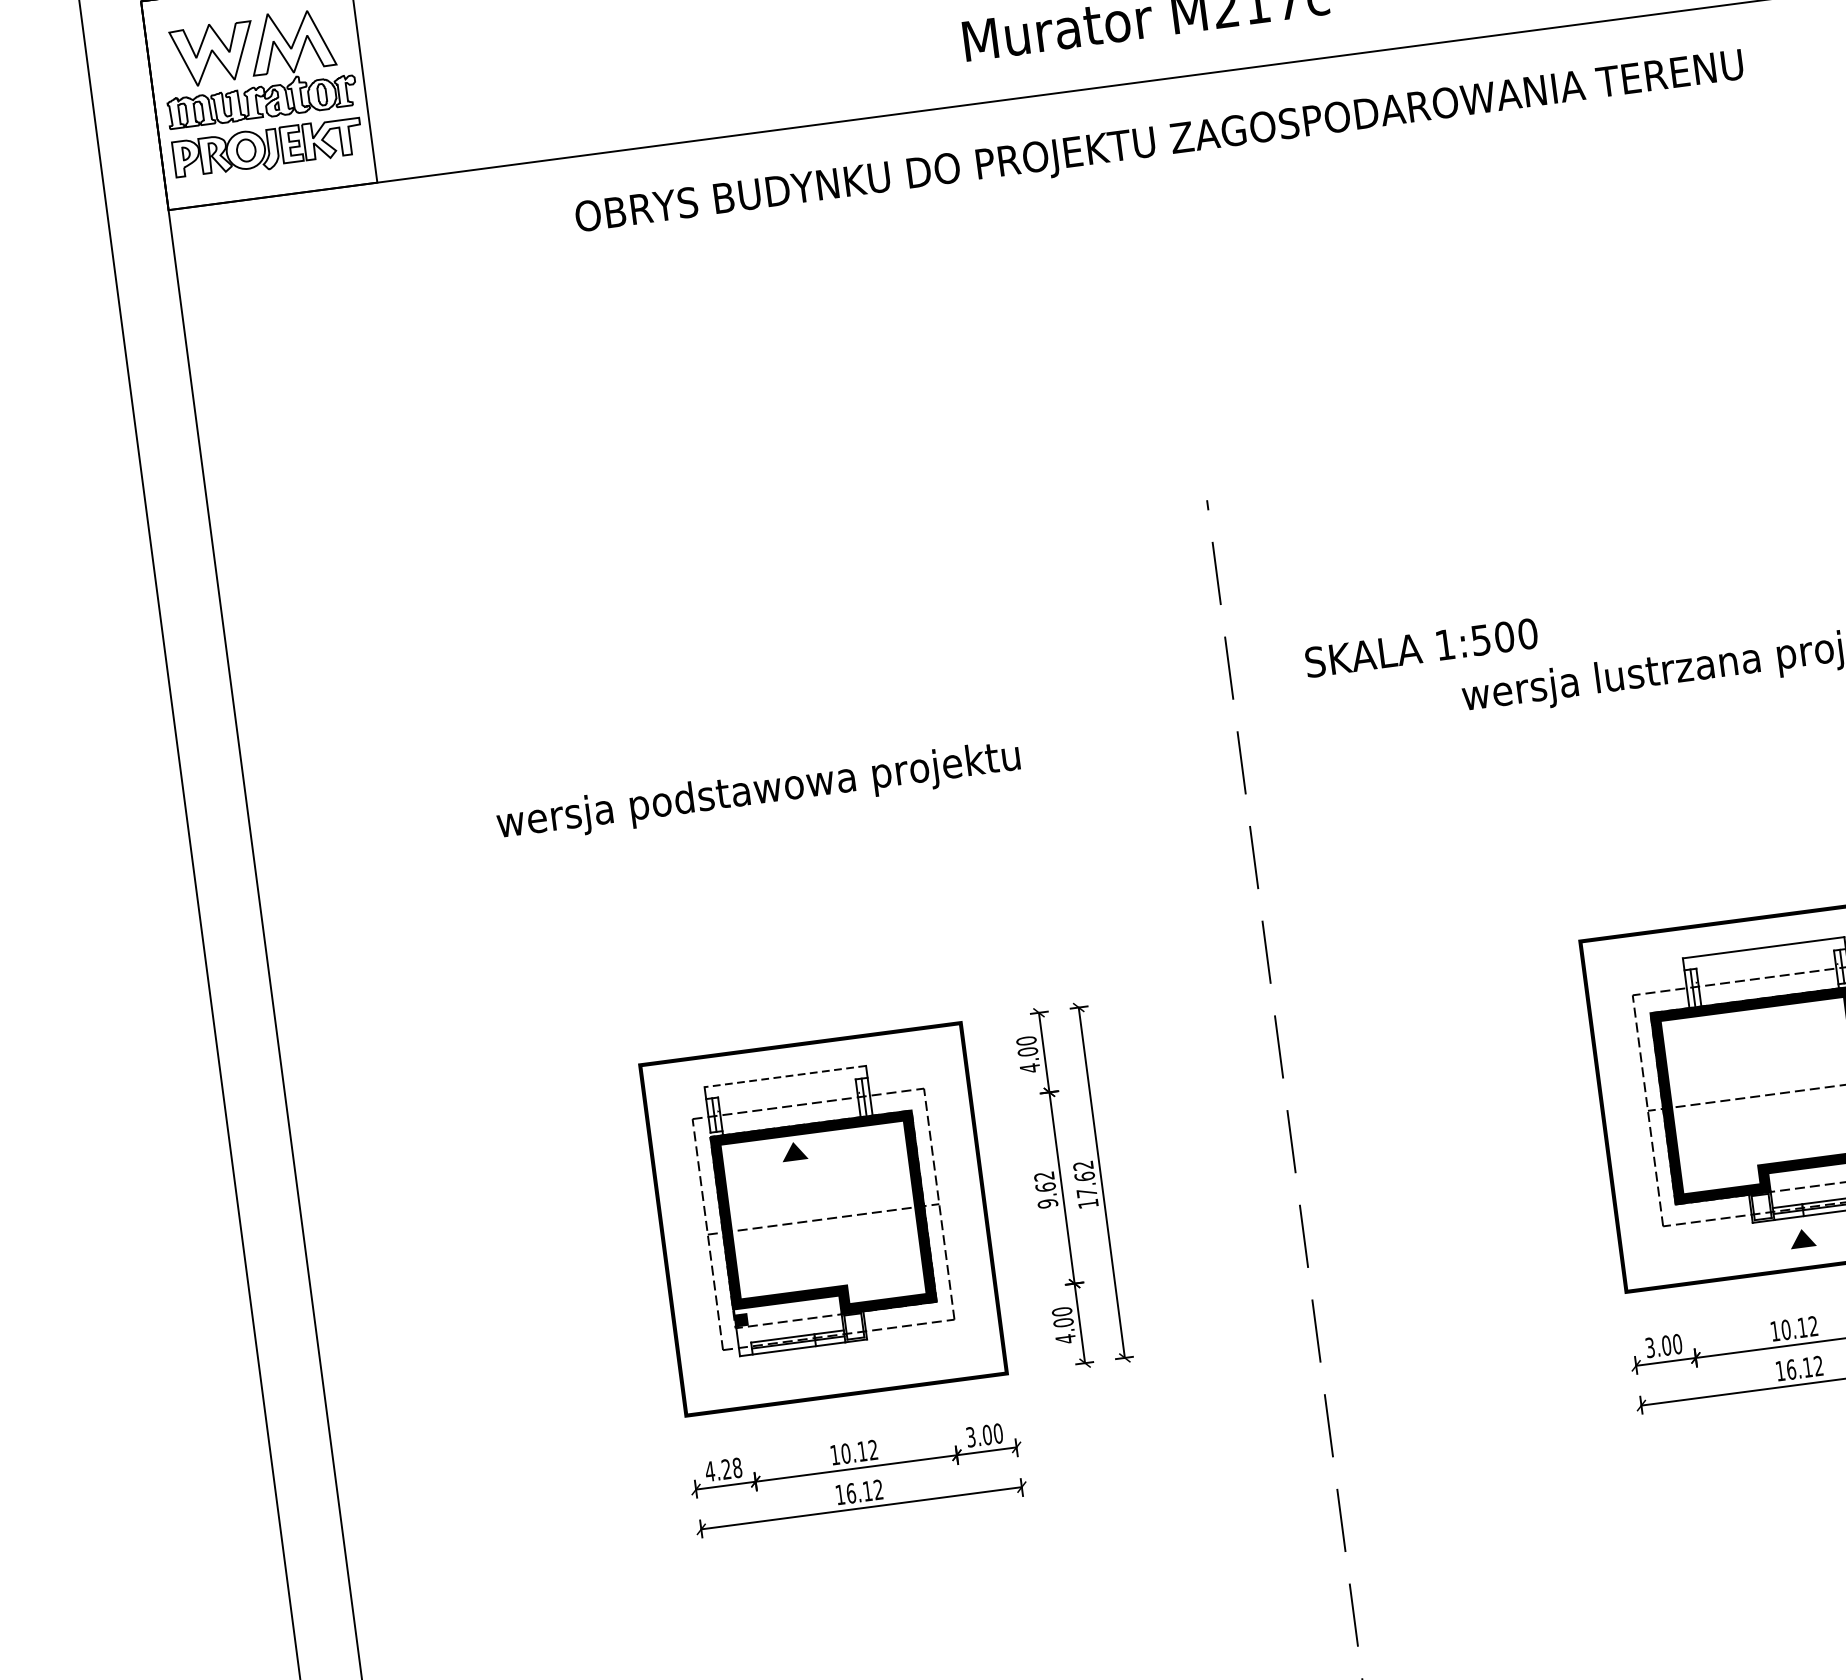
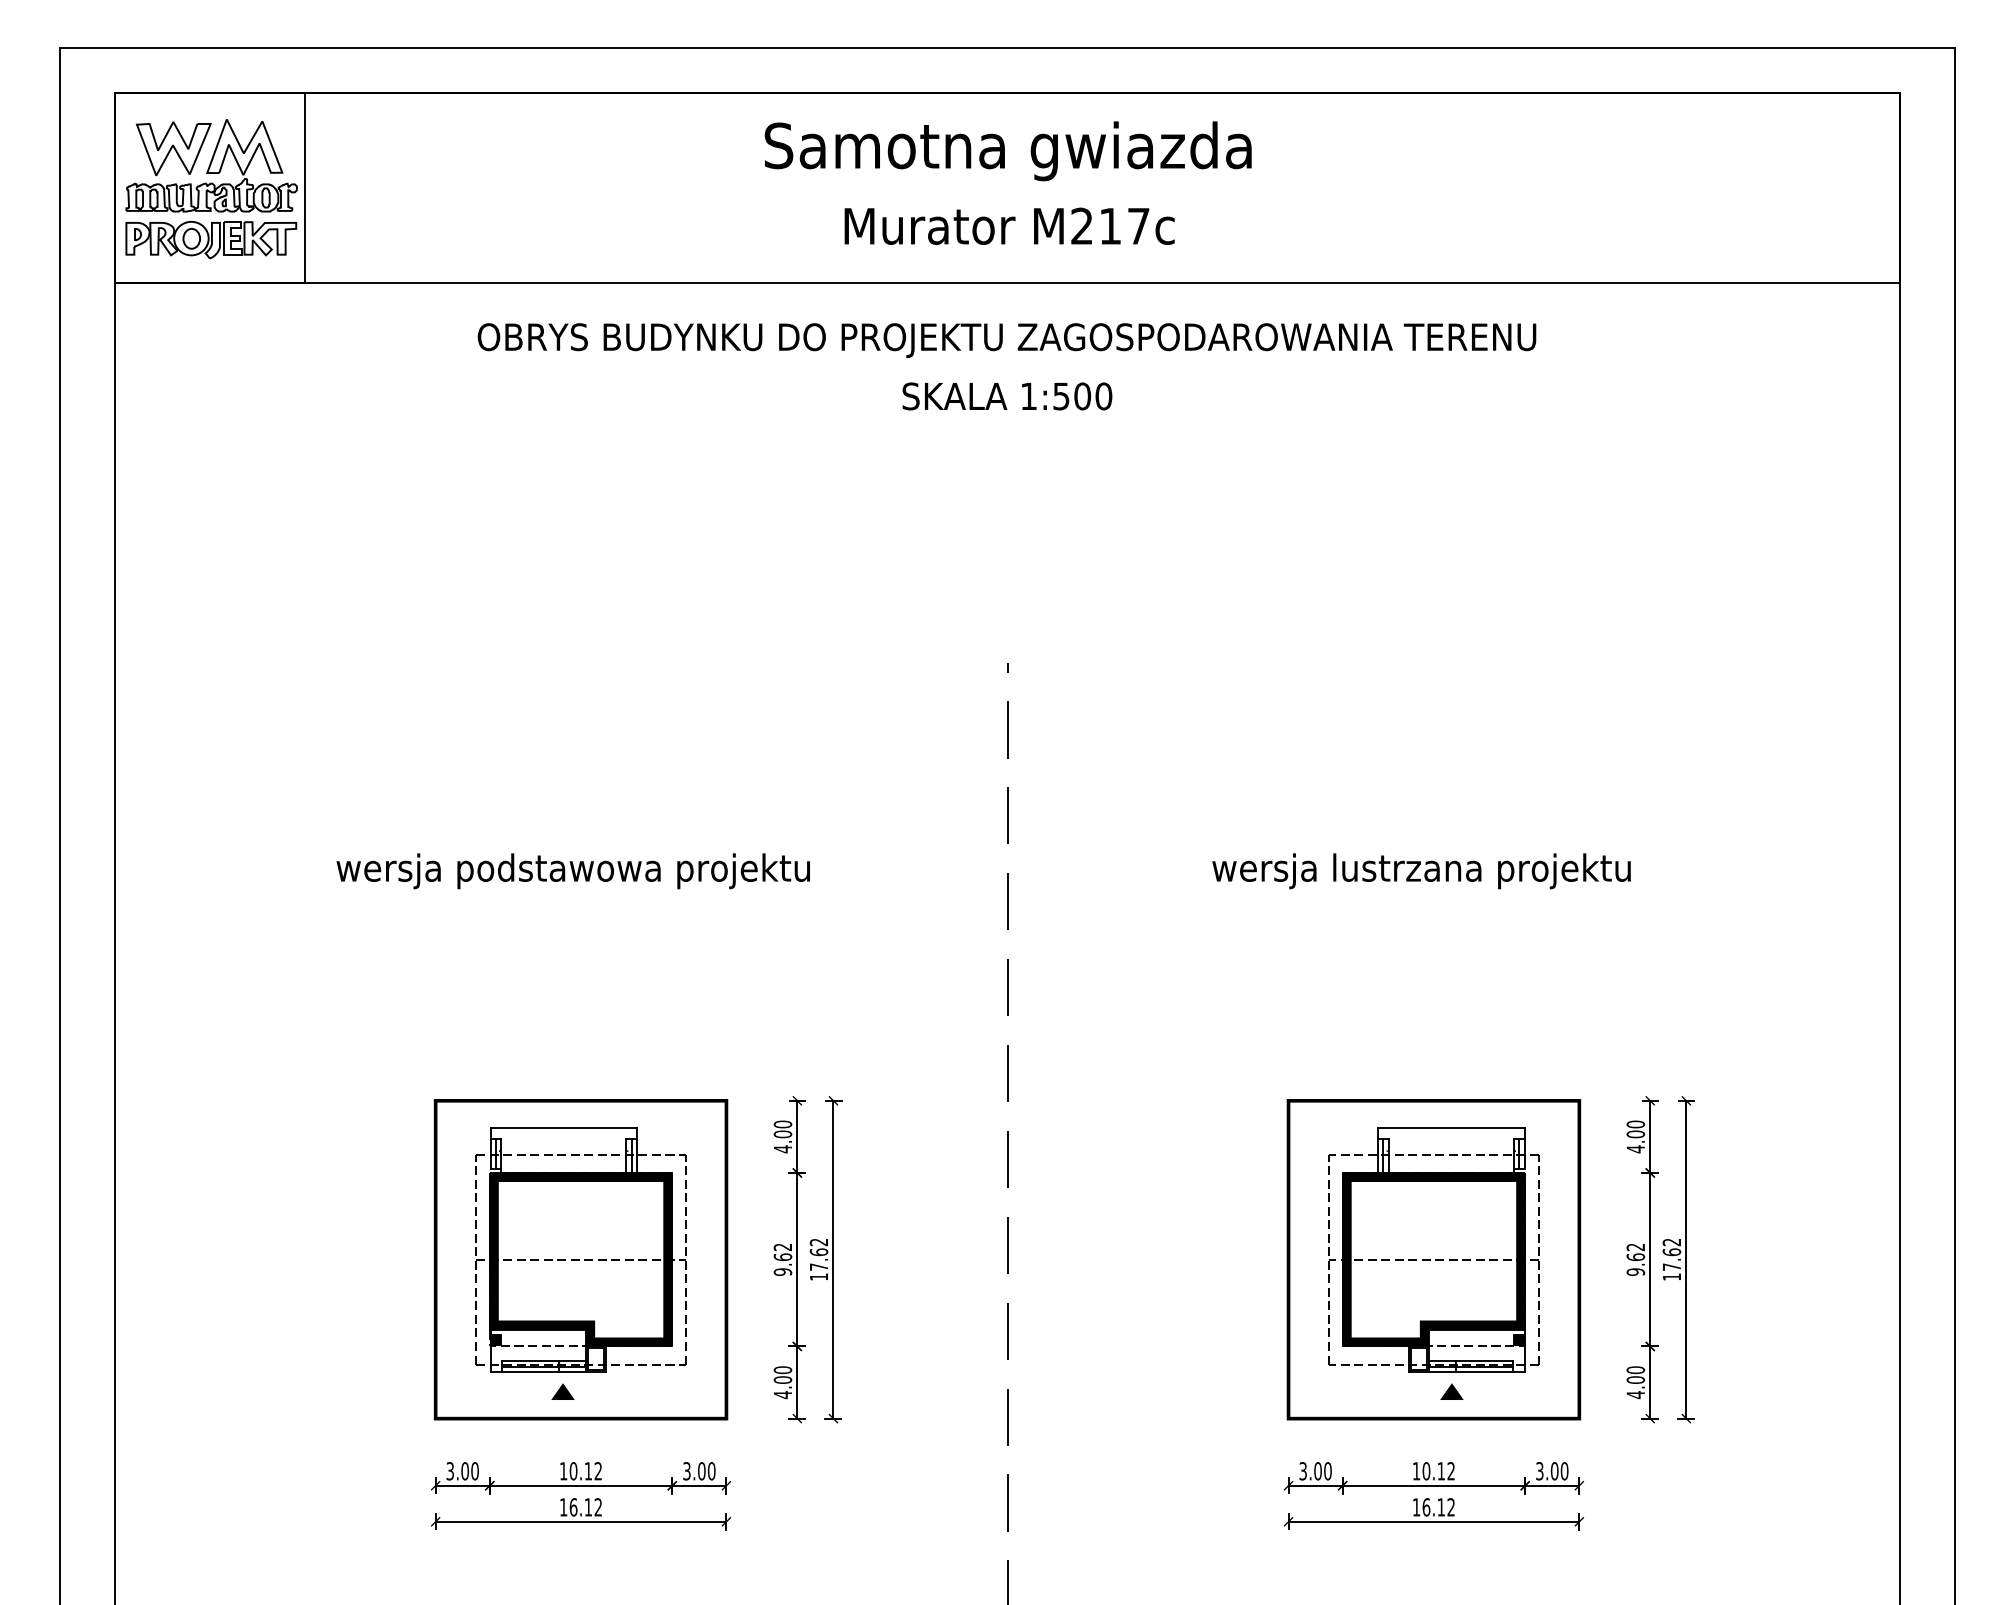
text: (1421, 648) -> (1007, 396), moved
line: (785, 1076) -> (563, 1127), dashed -> solid
part: (793, 1151) -> (562, 1391), moved
text: (723, 1470) -> (462, 1471), 4.28 -> 3.00

